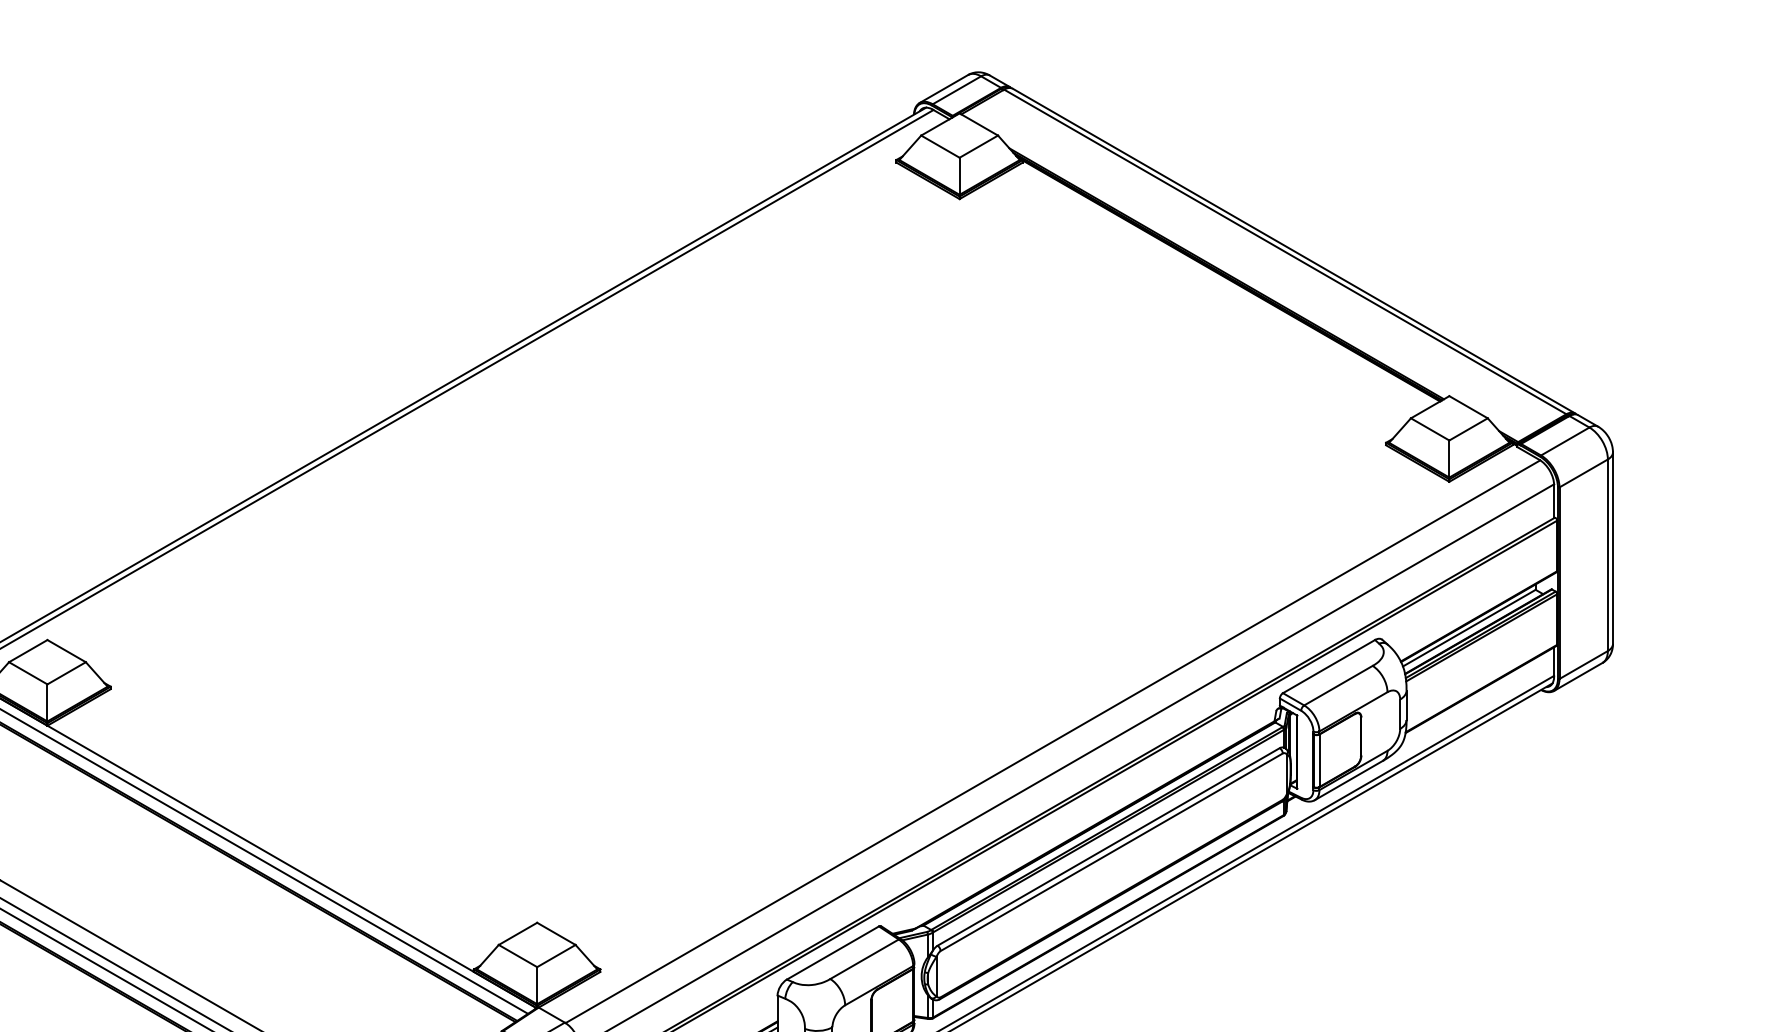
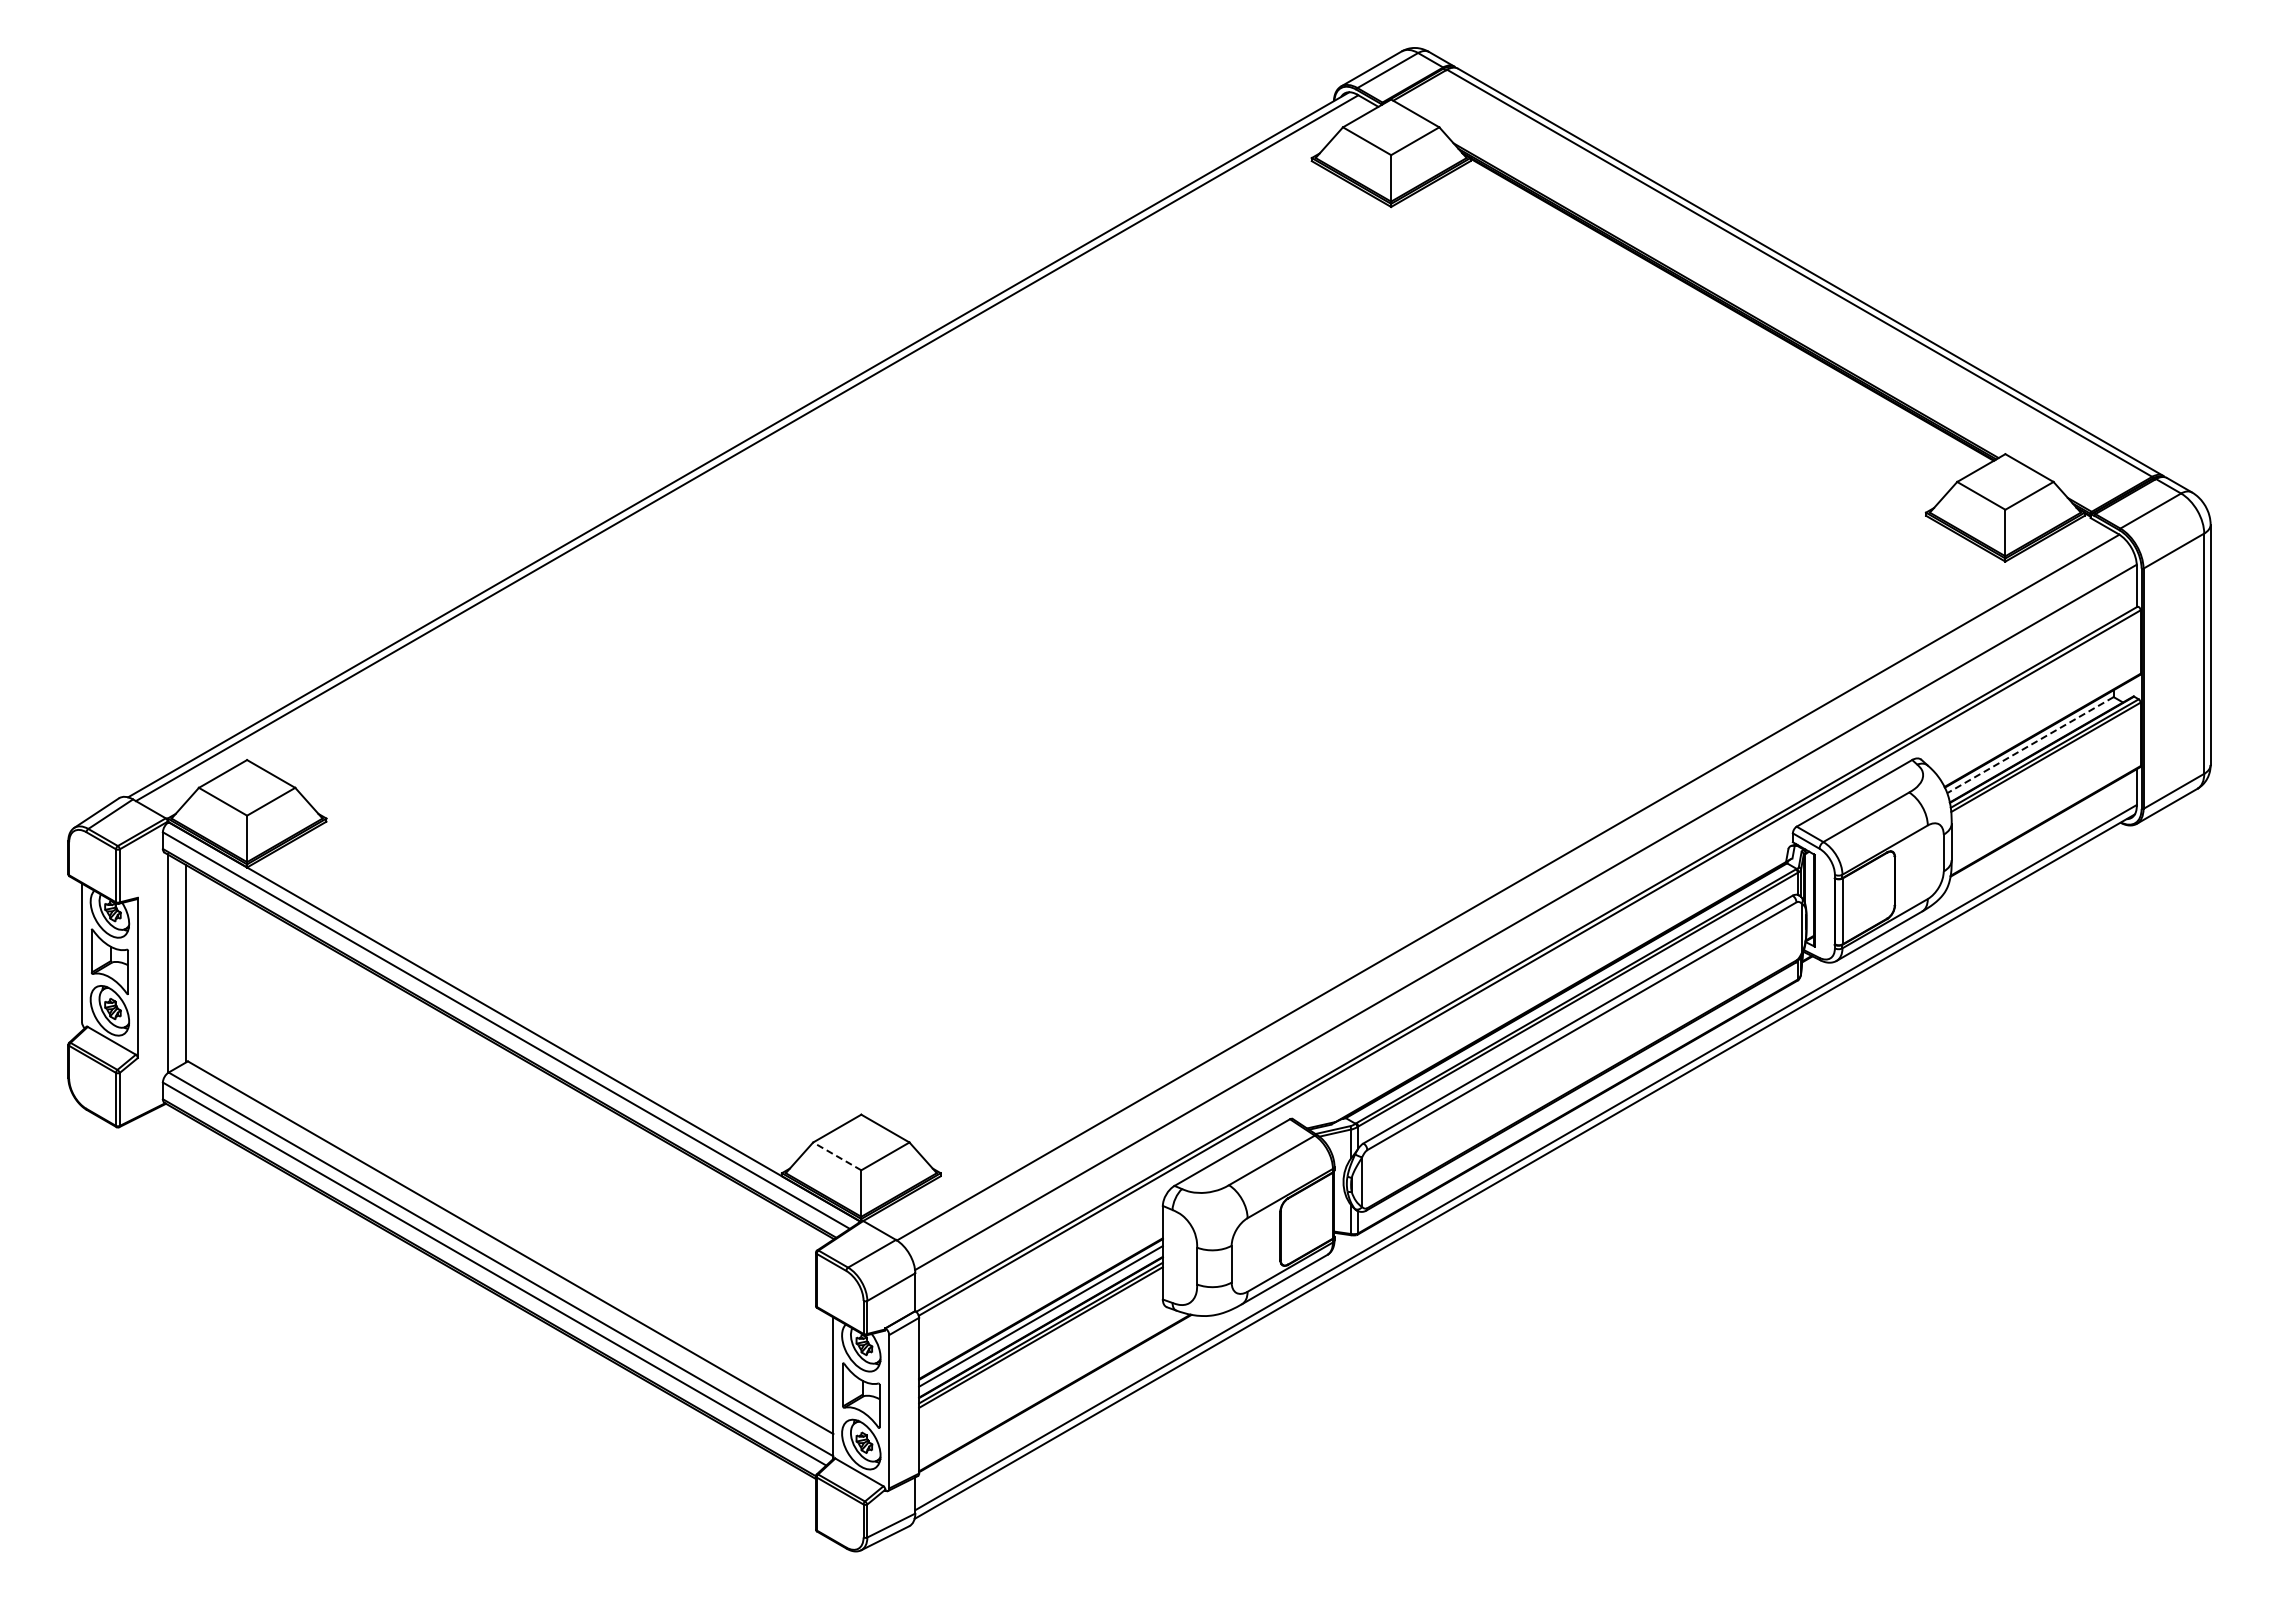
line: (1469, 628) -> (2030, 745), solid -> dashed
line: (518, 956) -> (837, 1156), solid -> dashed

